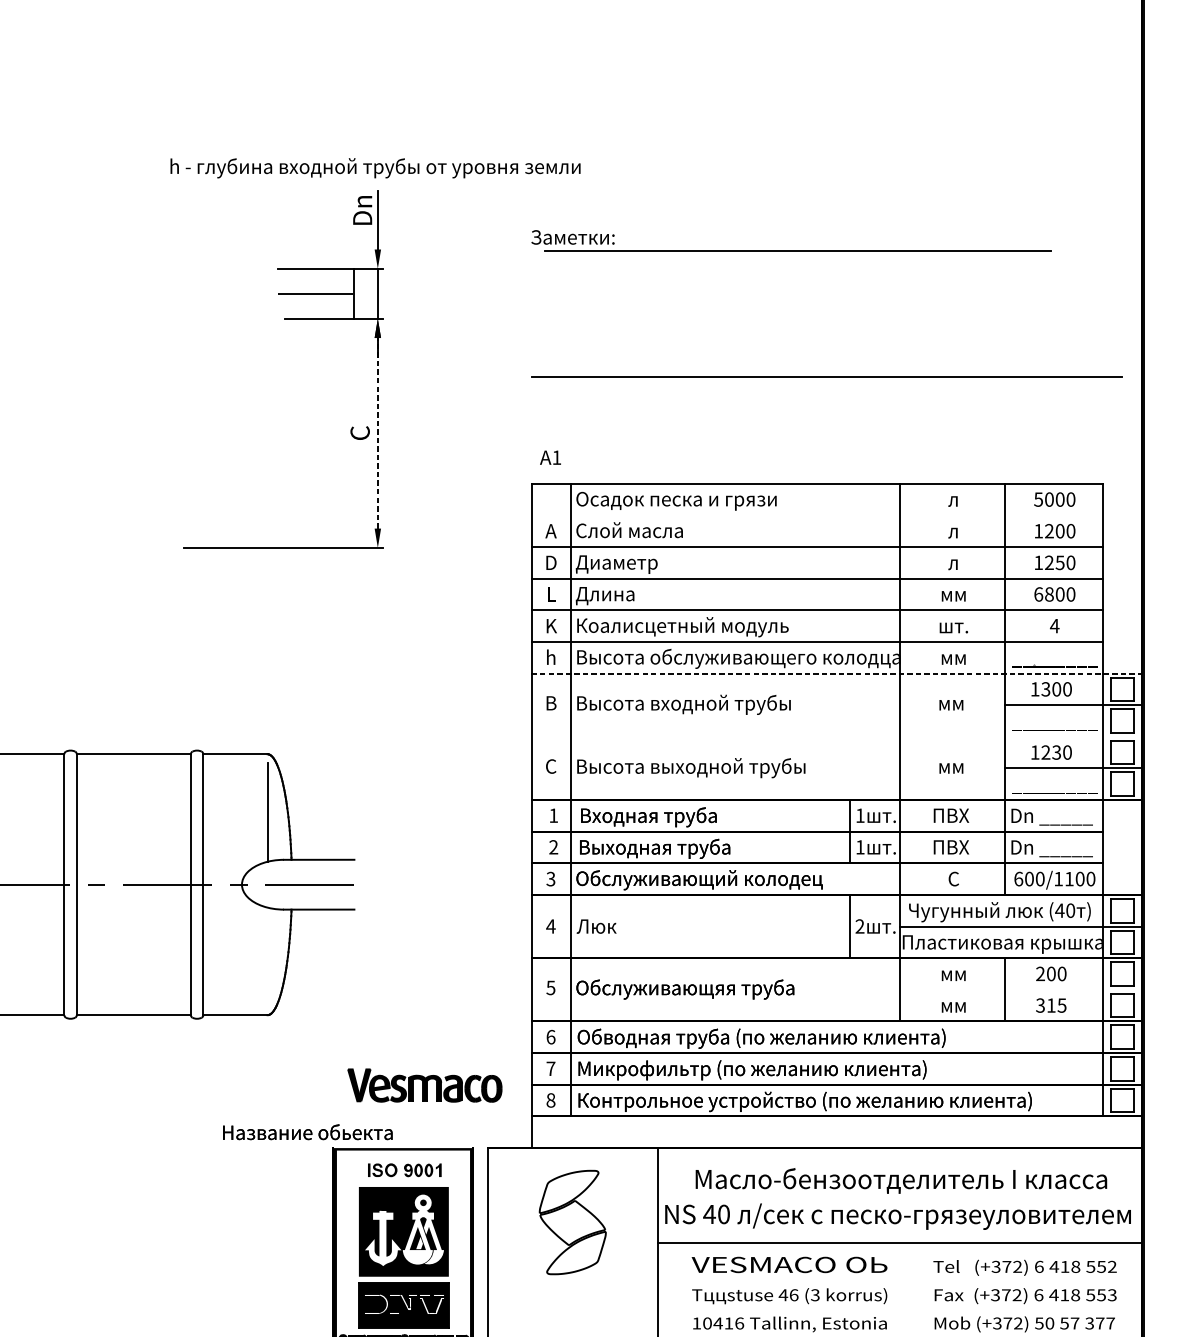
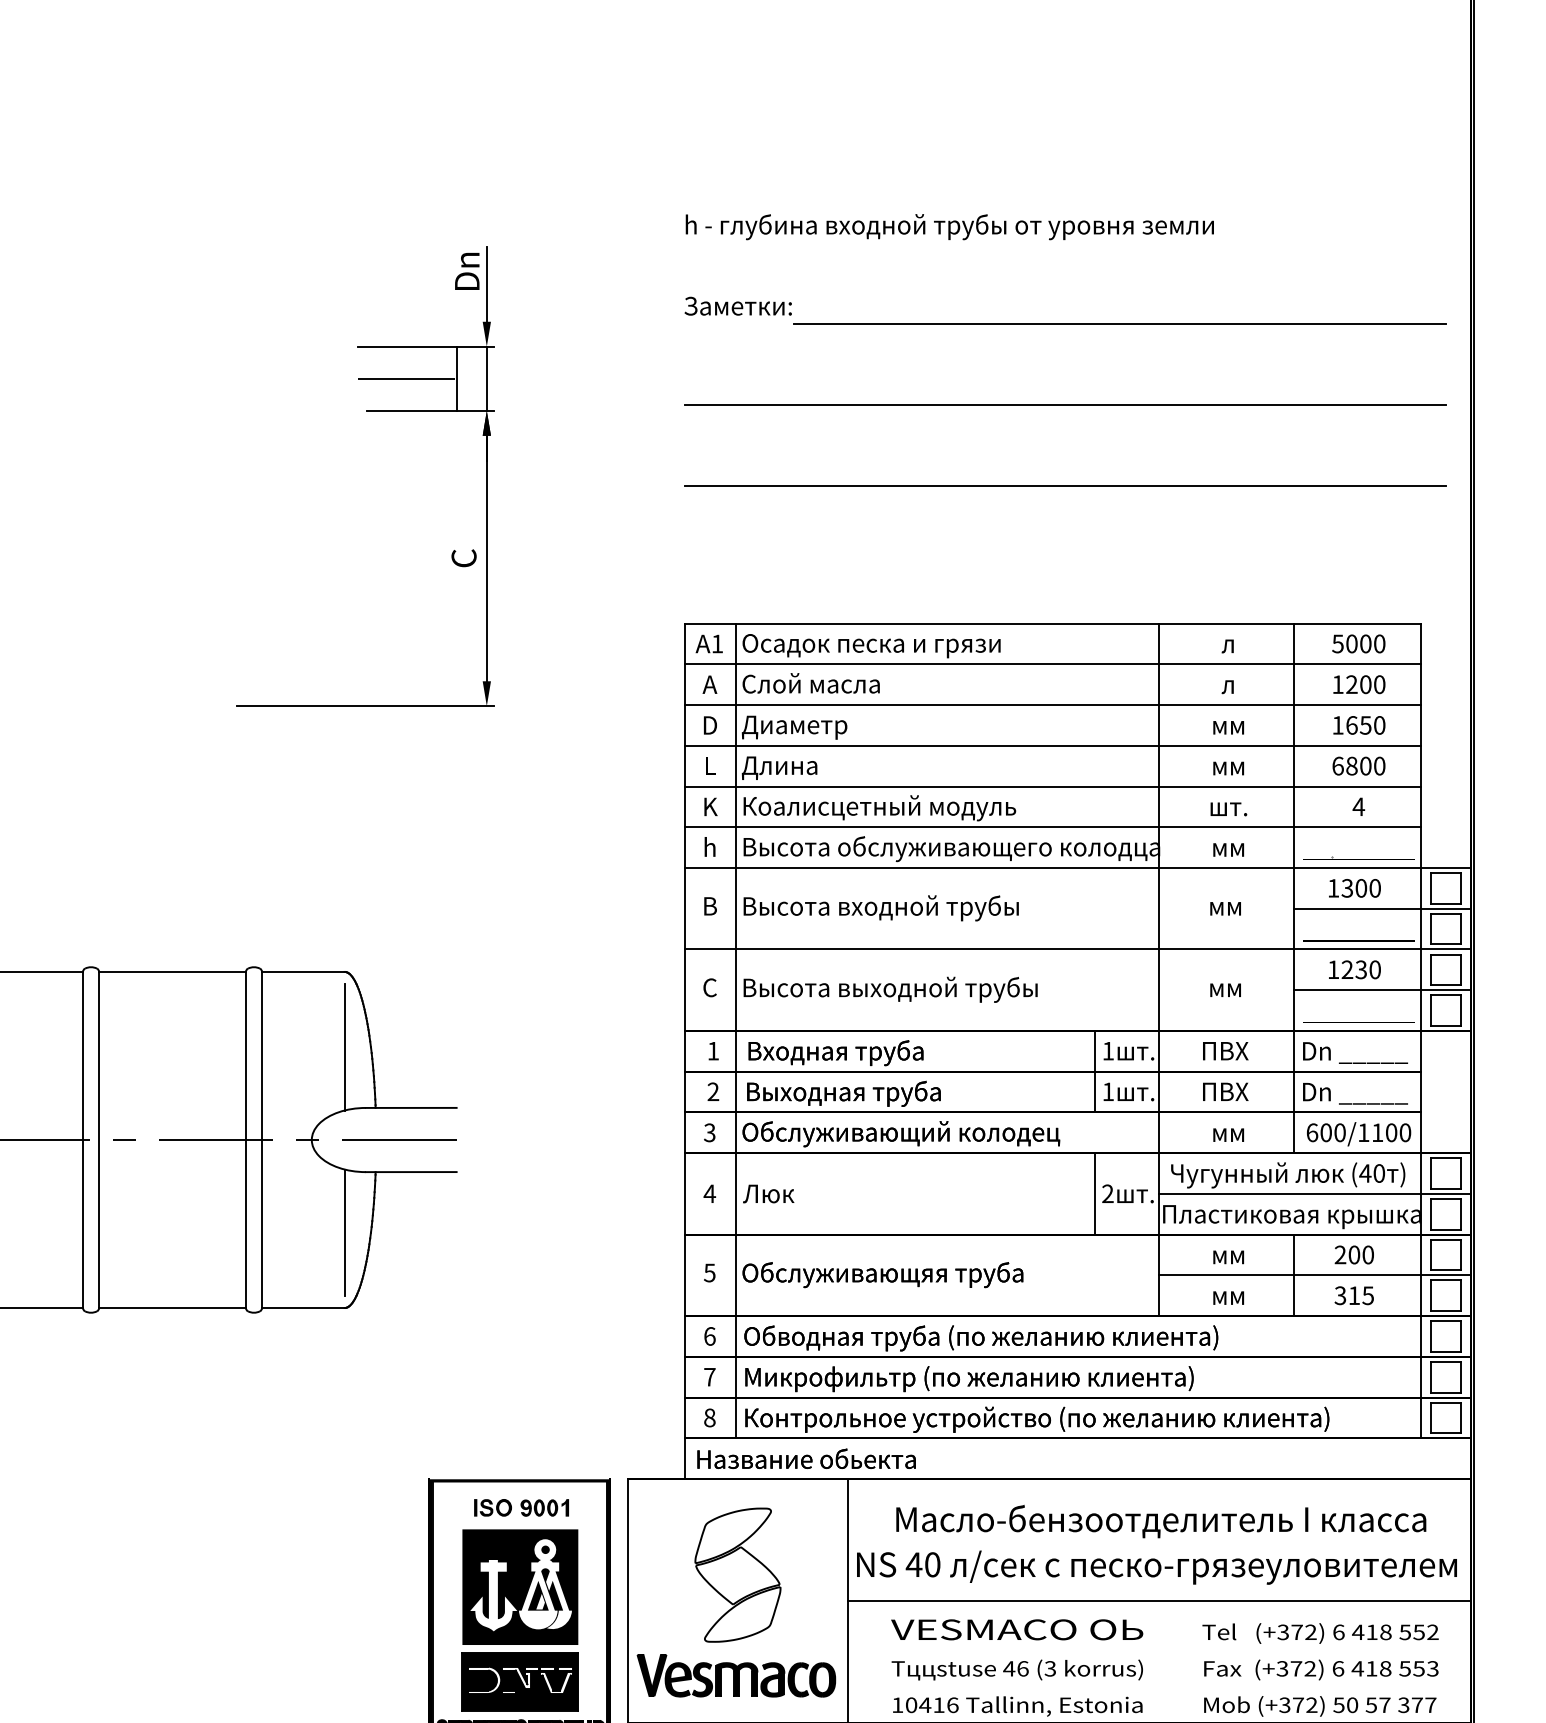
text: (375, 168) -> (949, 227), moved
line: (797, 250) -> (1119, 323), moved
line: (826, 313) -> (1064, 404), added
line: (377, 433) -> (486, 558), dashed -> solid
text: (549, 457) -> (708, 643), moved
line: (816, 515) -> (1052, 664), added
text: (1049, 562) -> (1351, 725), 1250 -> 1650
text: (953, 564) -> (1228, 727), л -> мм
line: (837, 673) -> (1078, 868), dashed -> solid
line: (836, 736) -> (1077, 949), added
text: (953, 878) -> (1228, 1132), C -> мм
line: (267, 956) -> (344, 1232), added
line: (1021, 989) -> (1315, 1275), added
part: (424, 1085) -> (736, 1675), moved
text: (307, 1131) -> (806, 1458), moved

